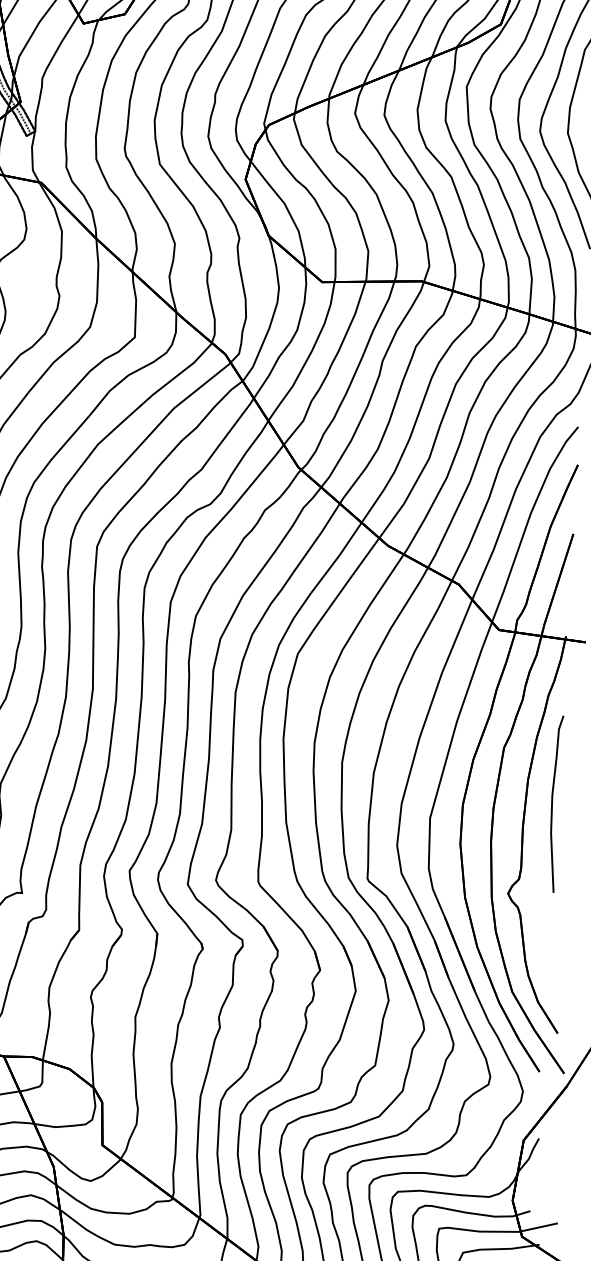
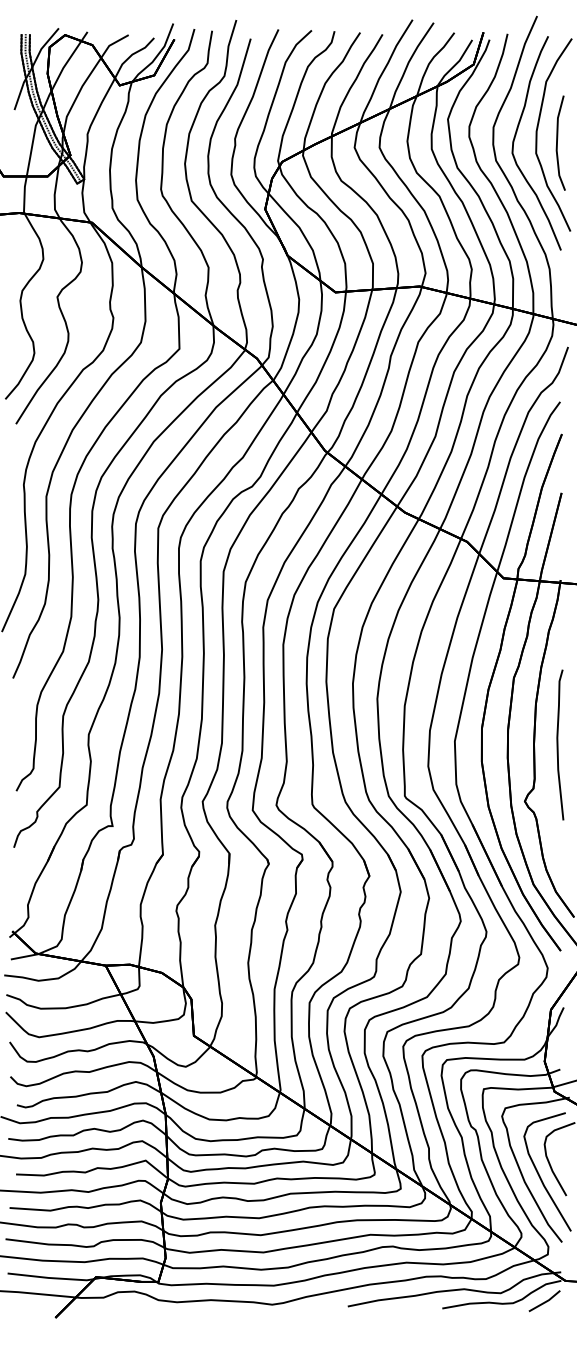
curve: (553, 803) -> (558, 744), moved

